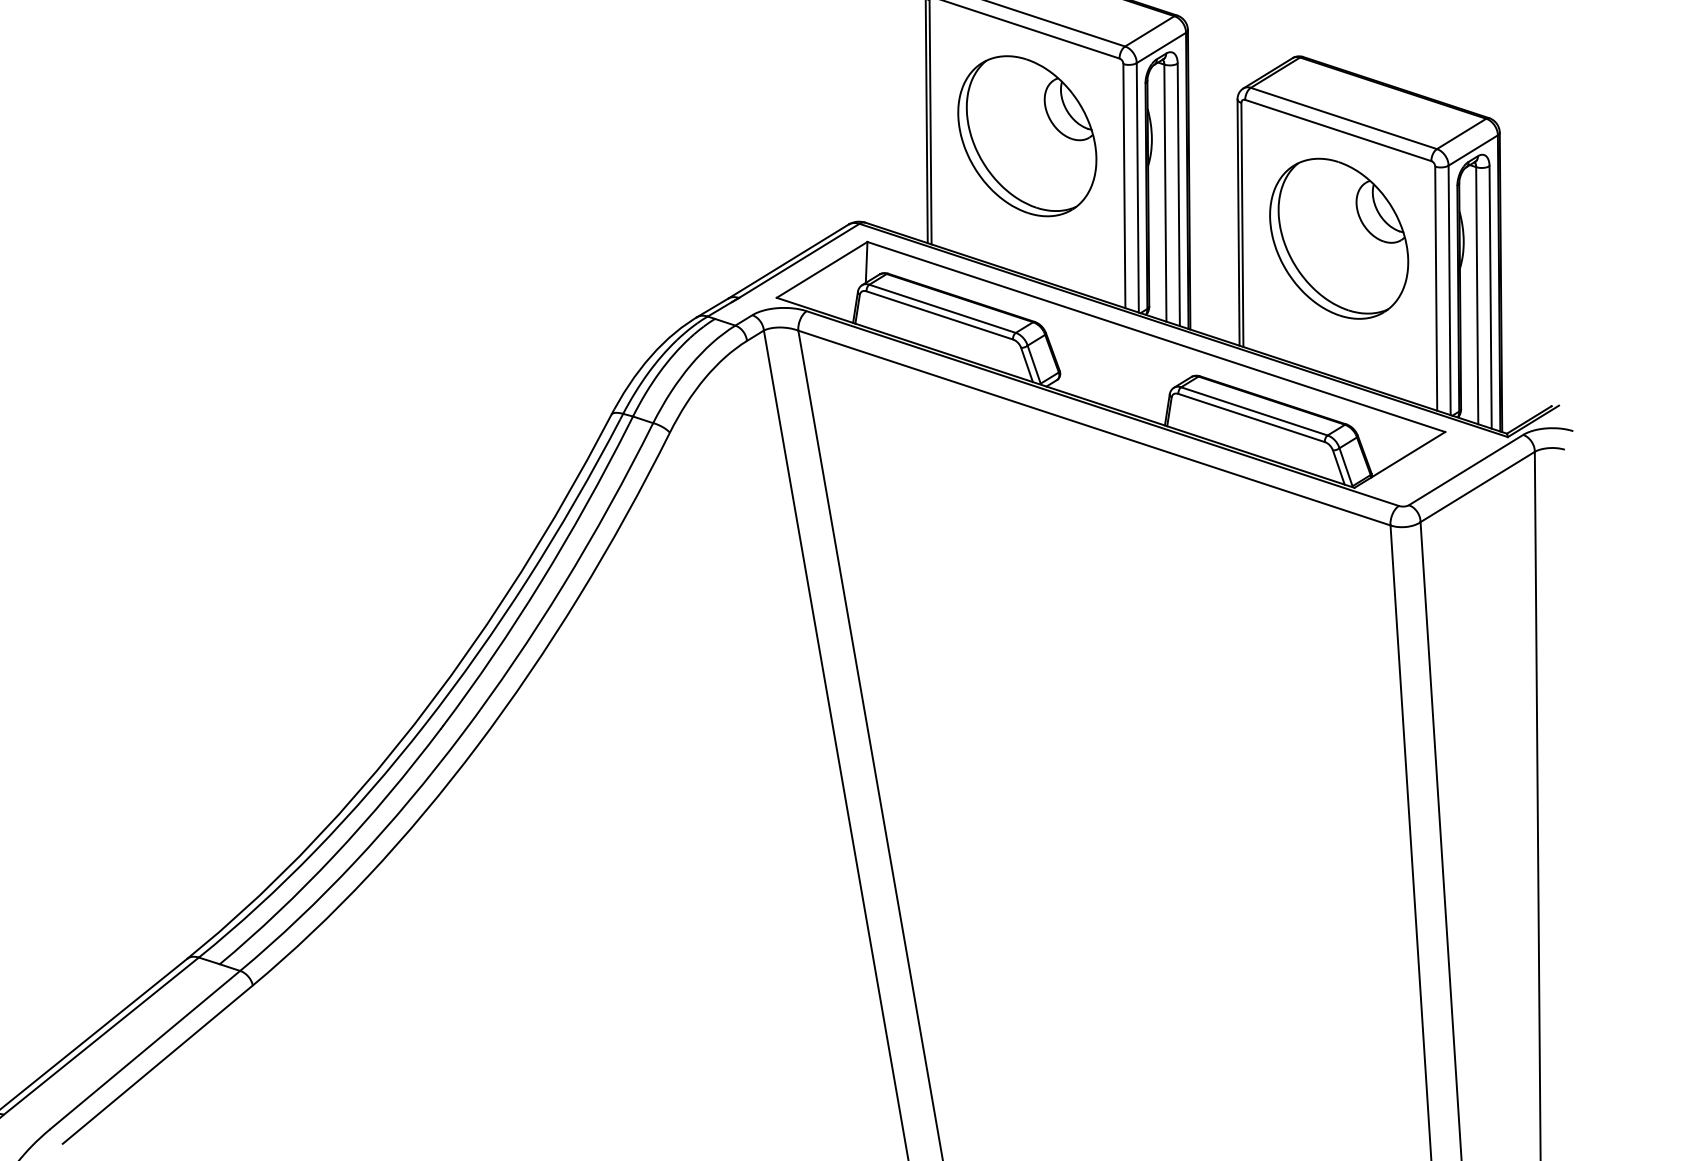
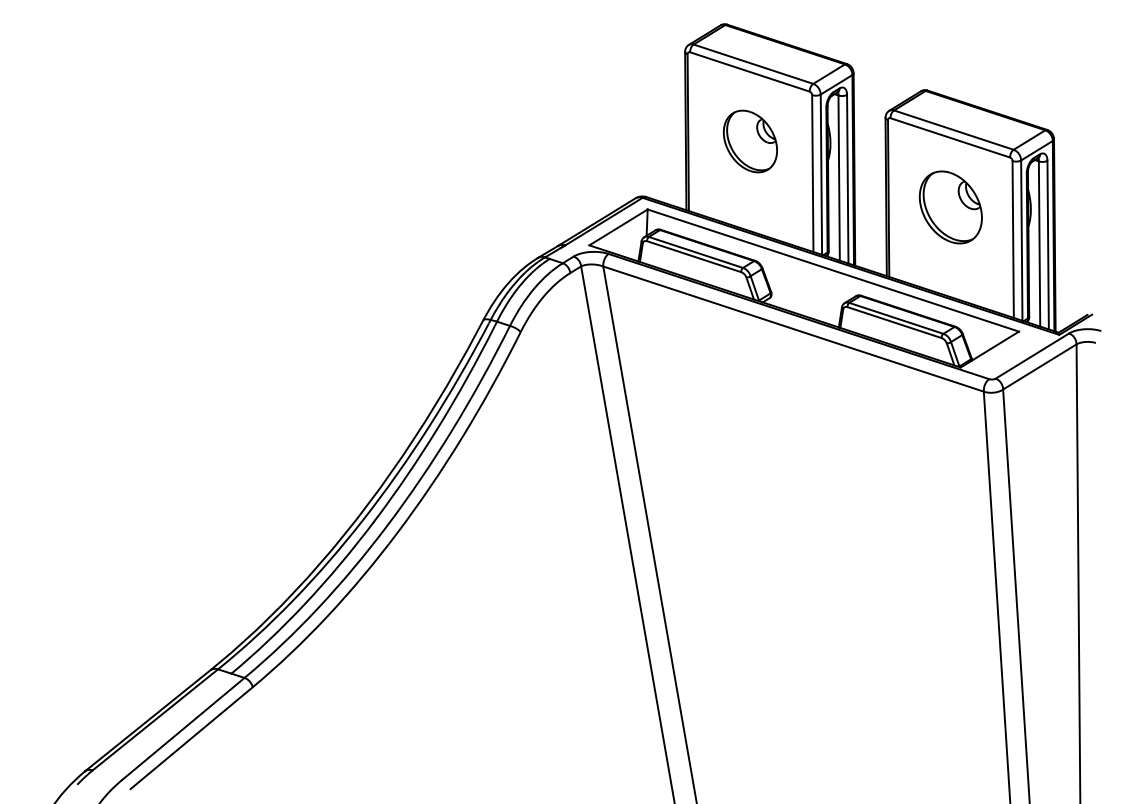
part: (1027, 136) -> (750, 141), size x0.6
part: (1338, 238) -> (950, 207), size x0.7

